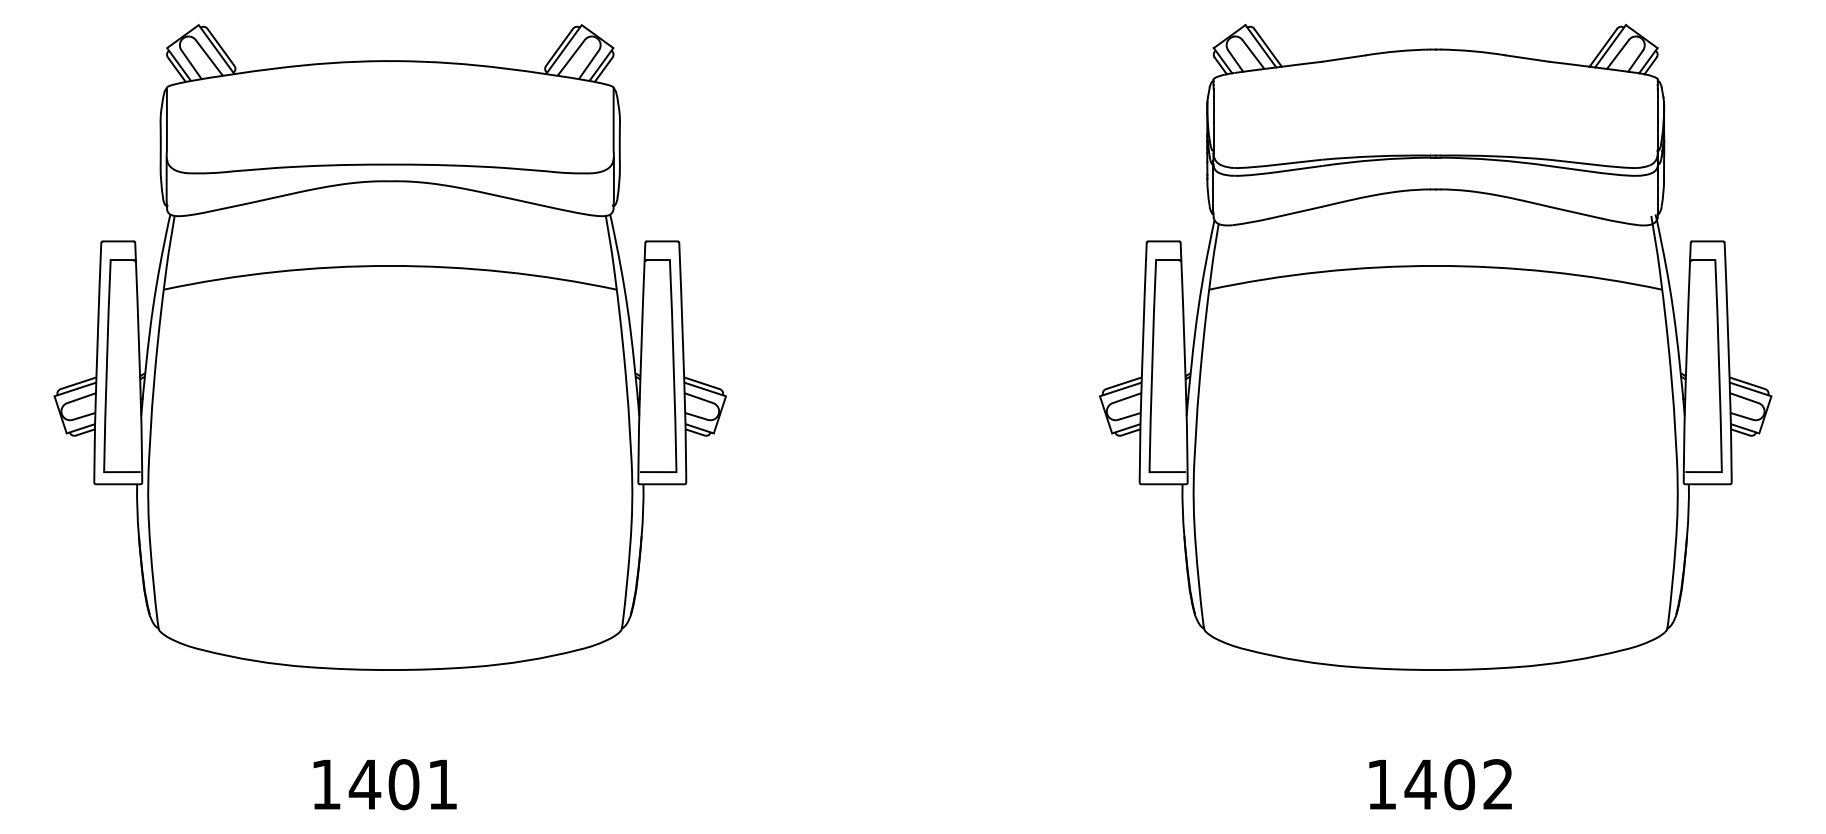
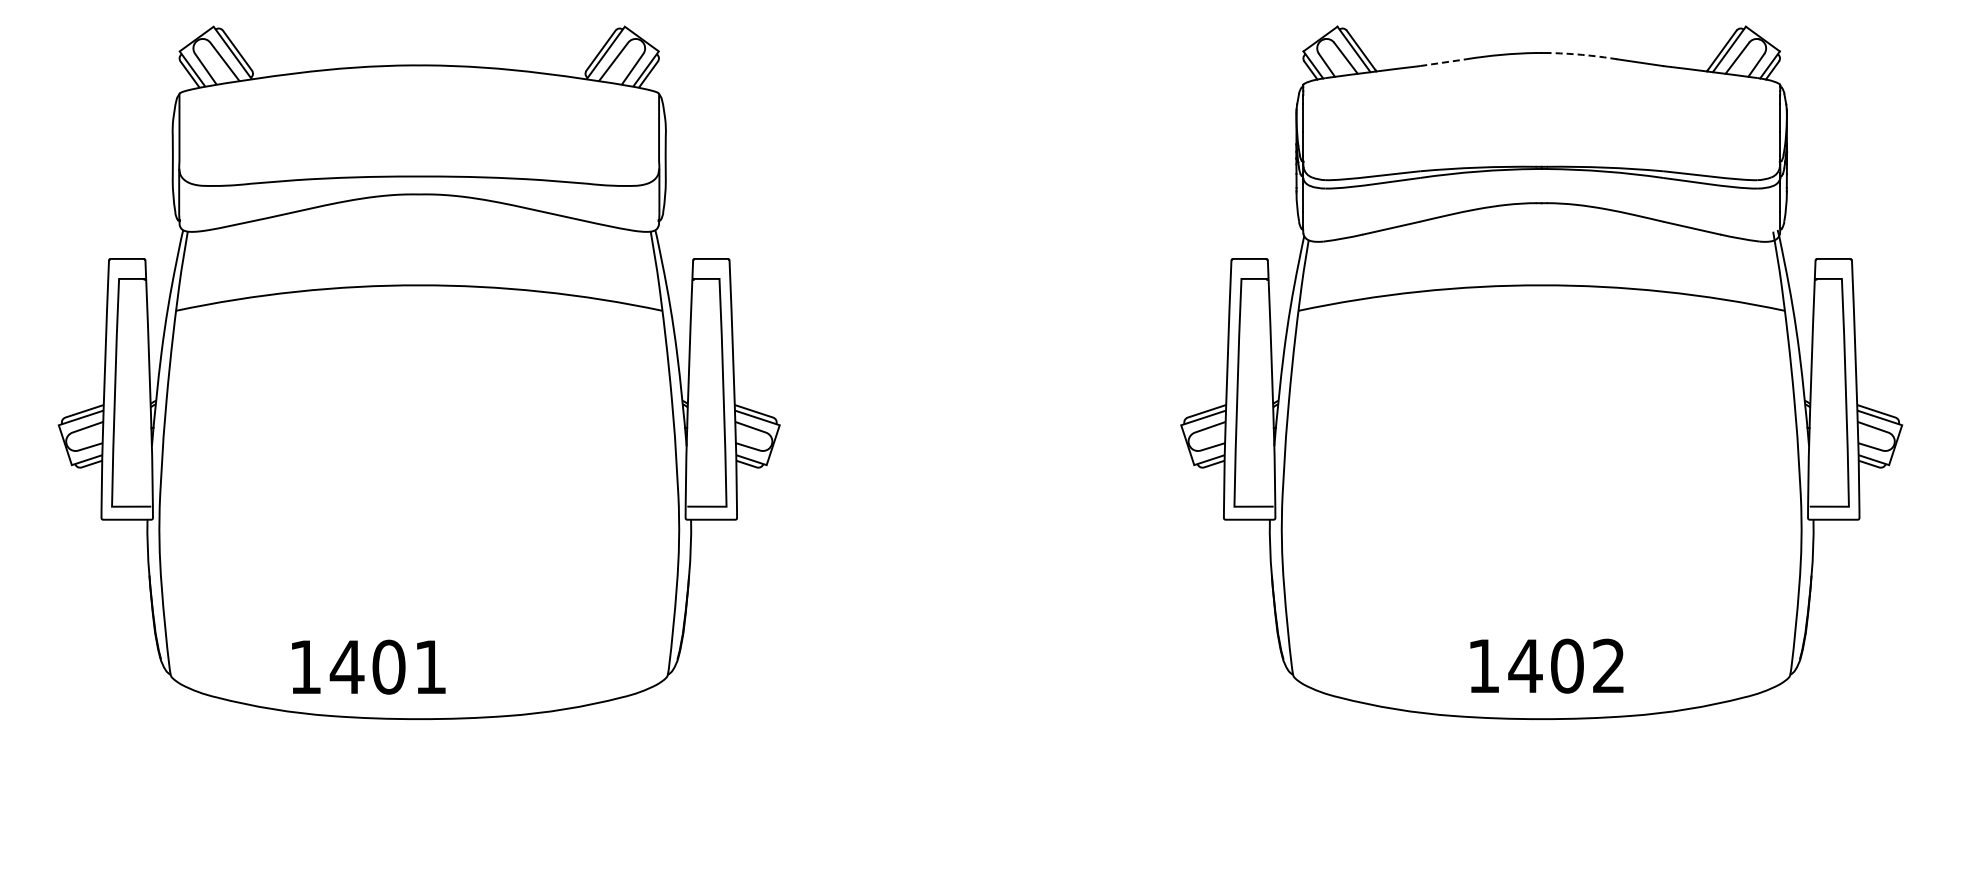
arc: (1473, 50) -> (1582, 54), solid -> dashed
line: (1344, 58) -> (1443, 62), solid -> dashed
text: (384, 783) -> (368, 666), moved
text: (1440, 783) -> (1546, 665), moved

